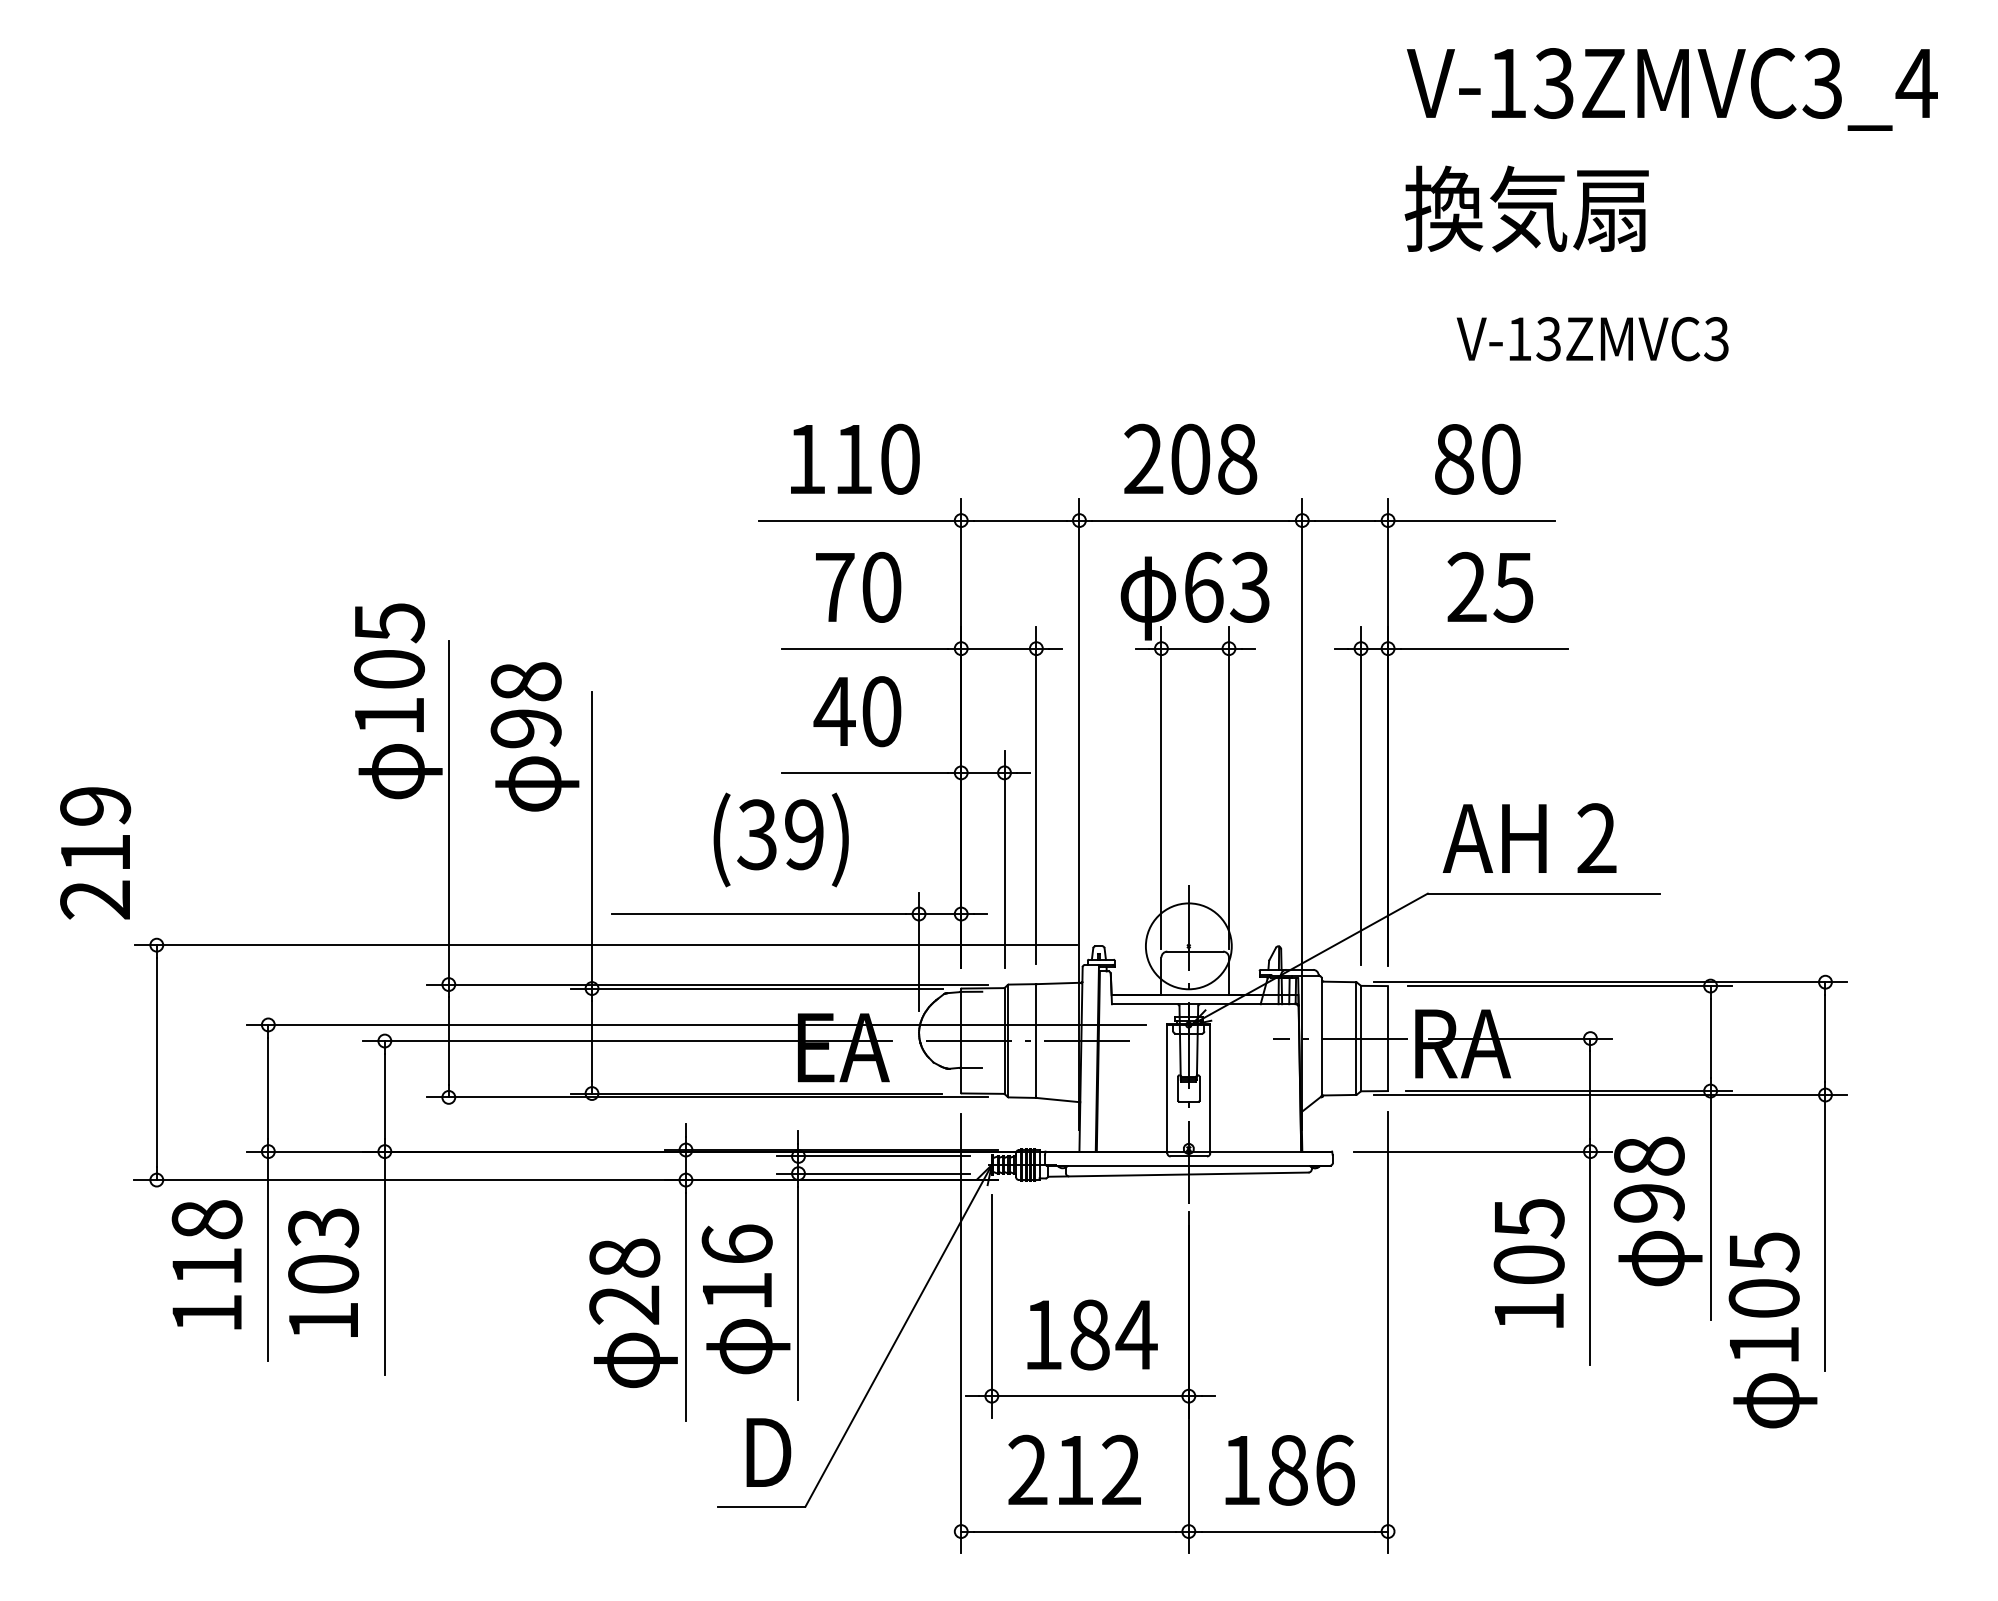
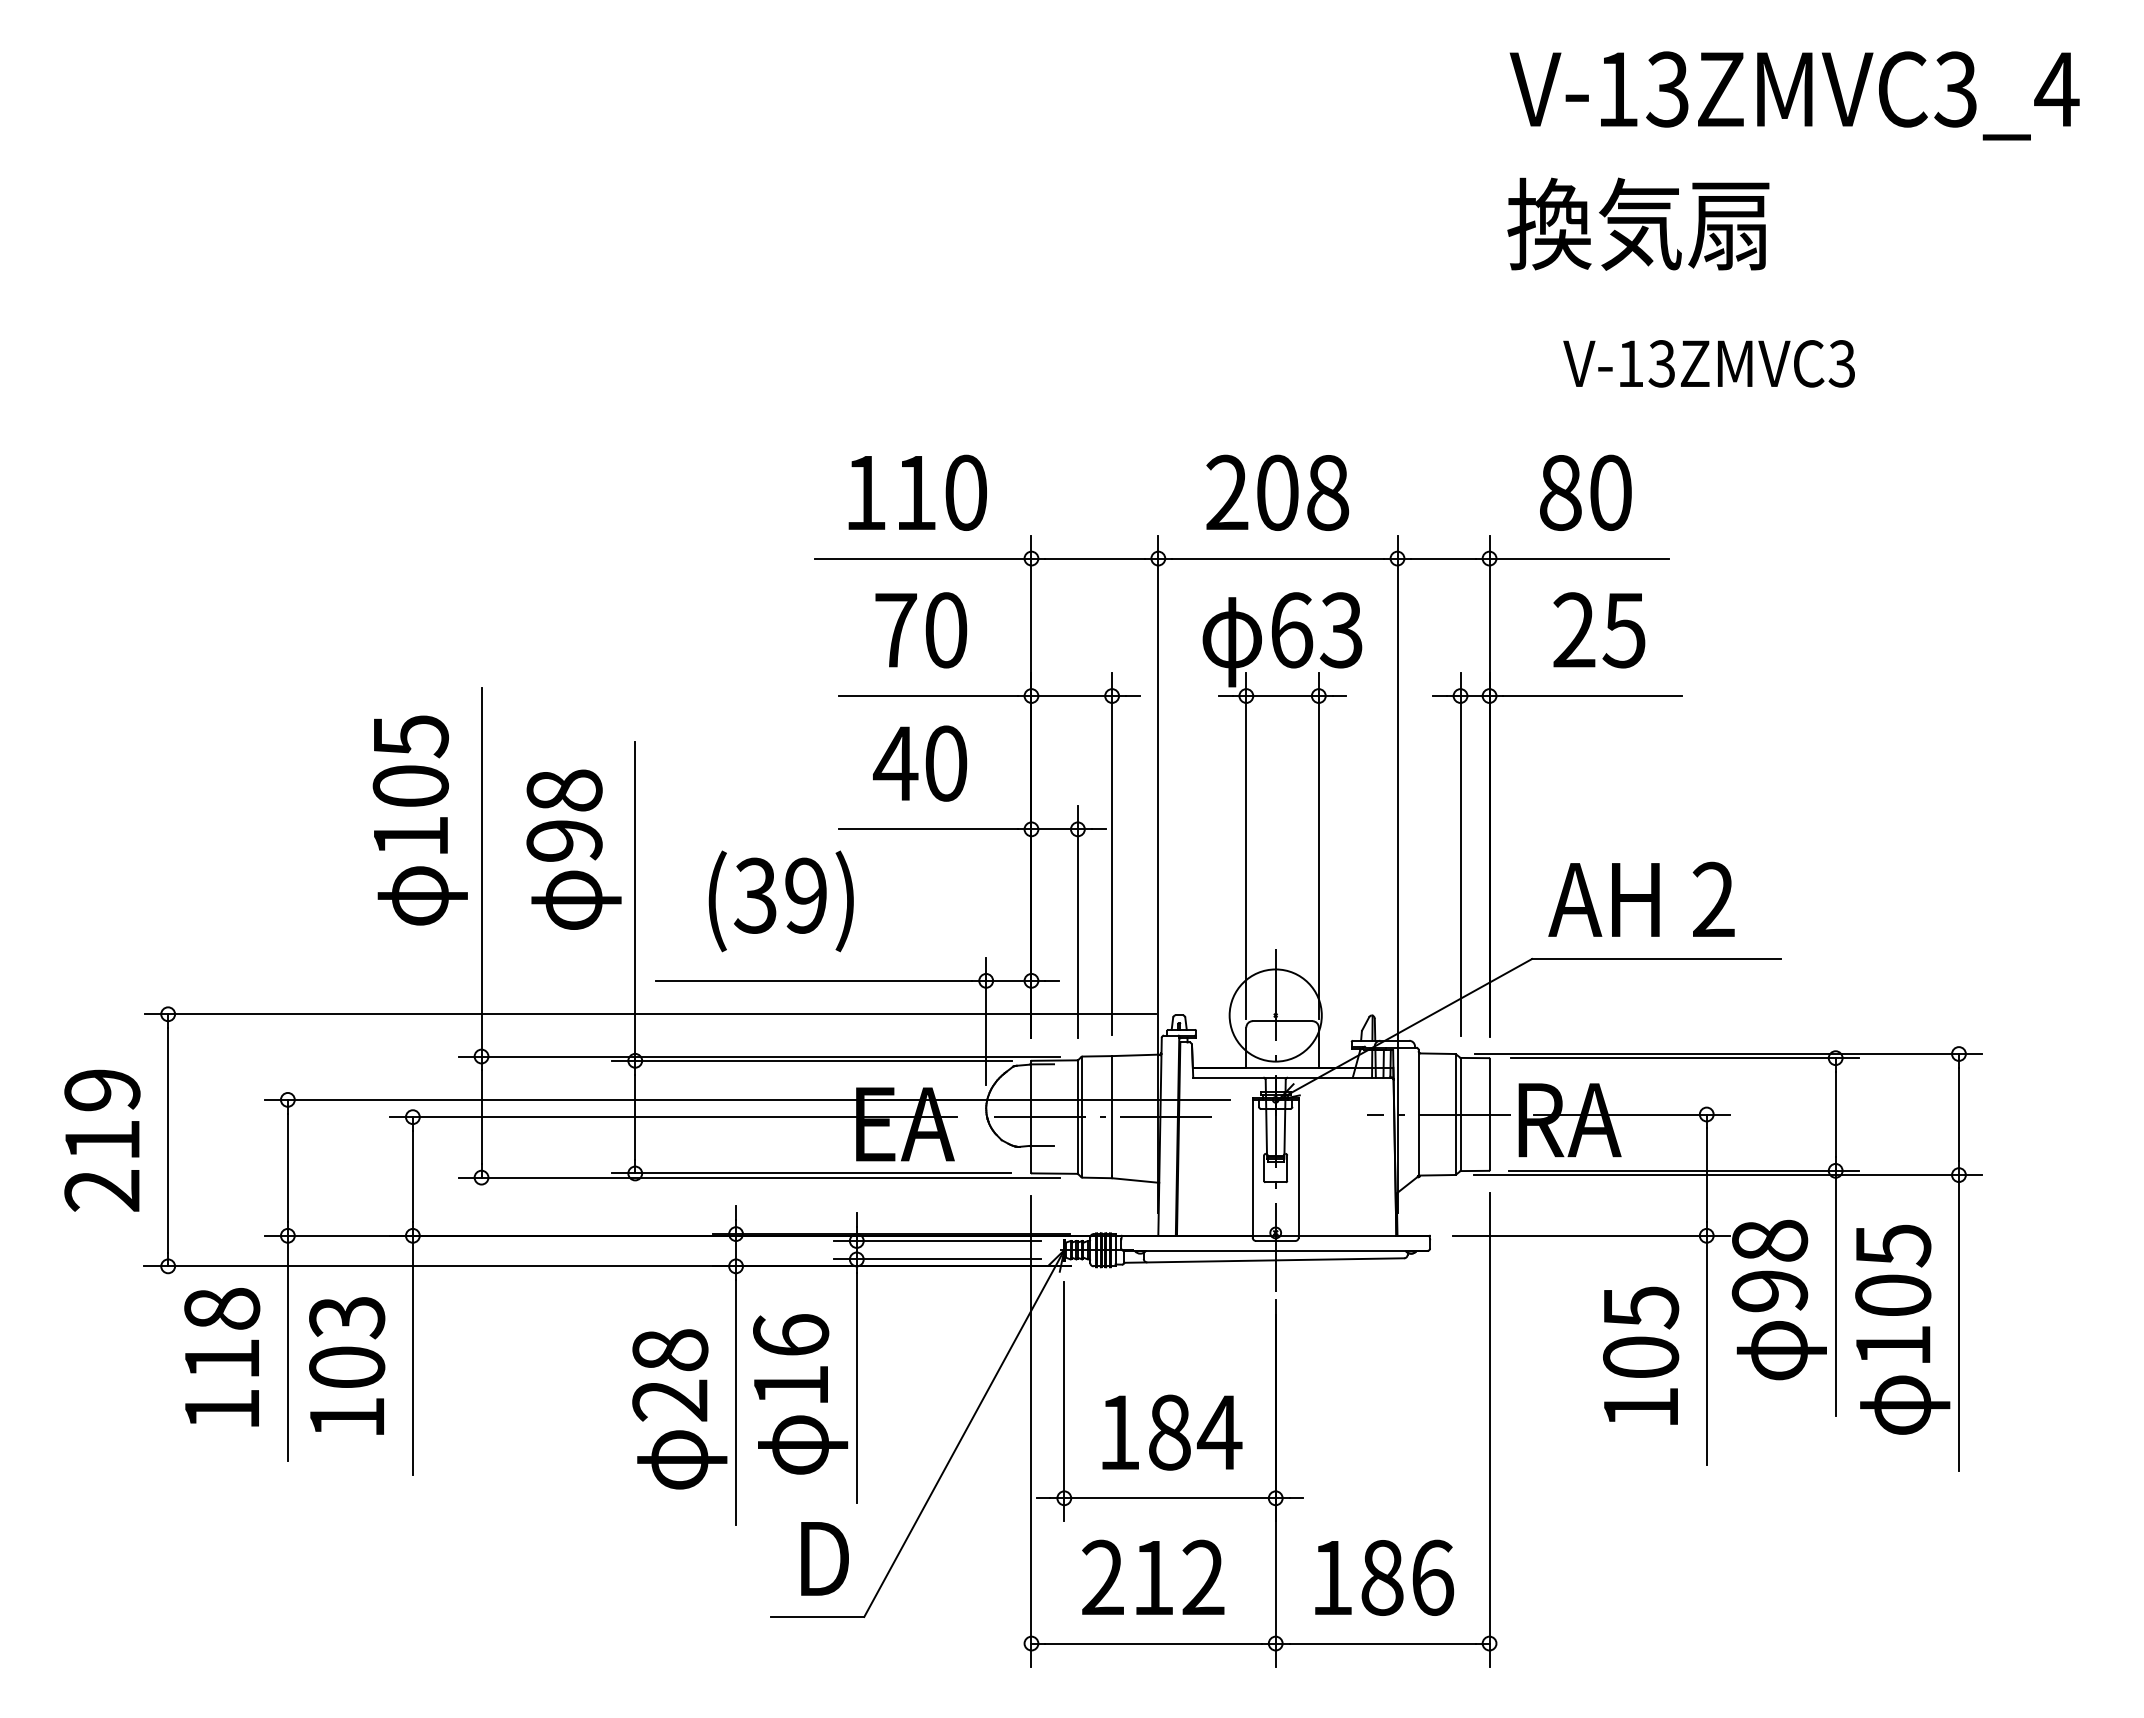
text: (397, 701) -> (419, 820), moved
text: (534, 736) -> (573, 849), moved
text: (780, 840) -> (780, 901), moved
text: (95, 853) -> (102, 1140), moved
text: (1772, 1330) -> (1902, 1329), moved

